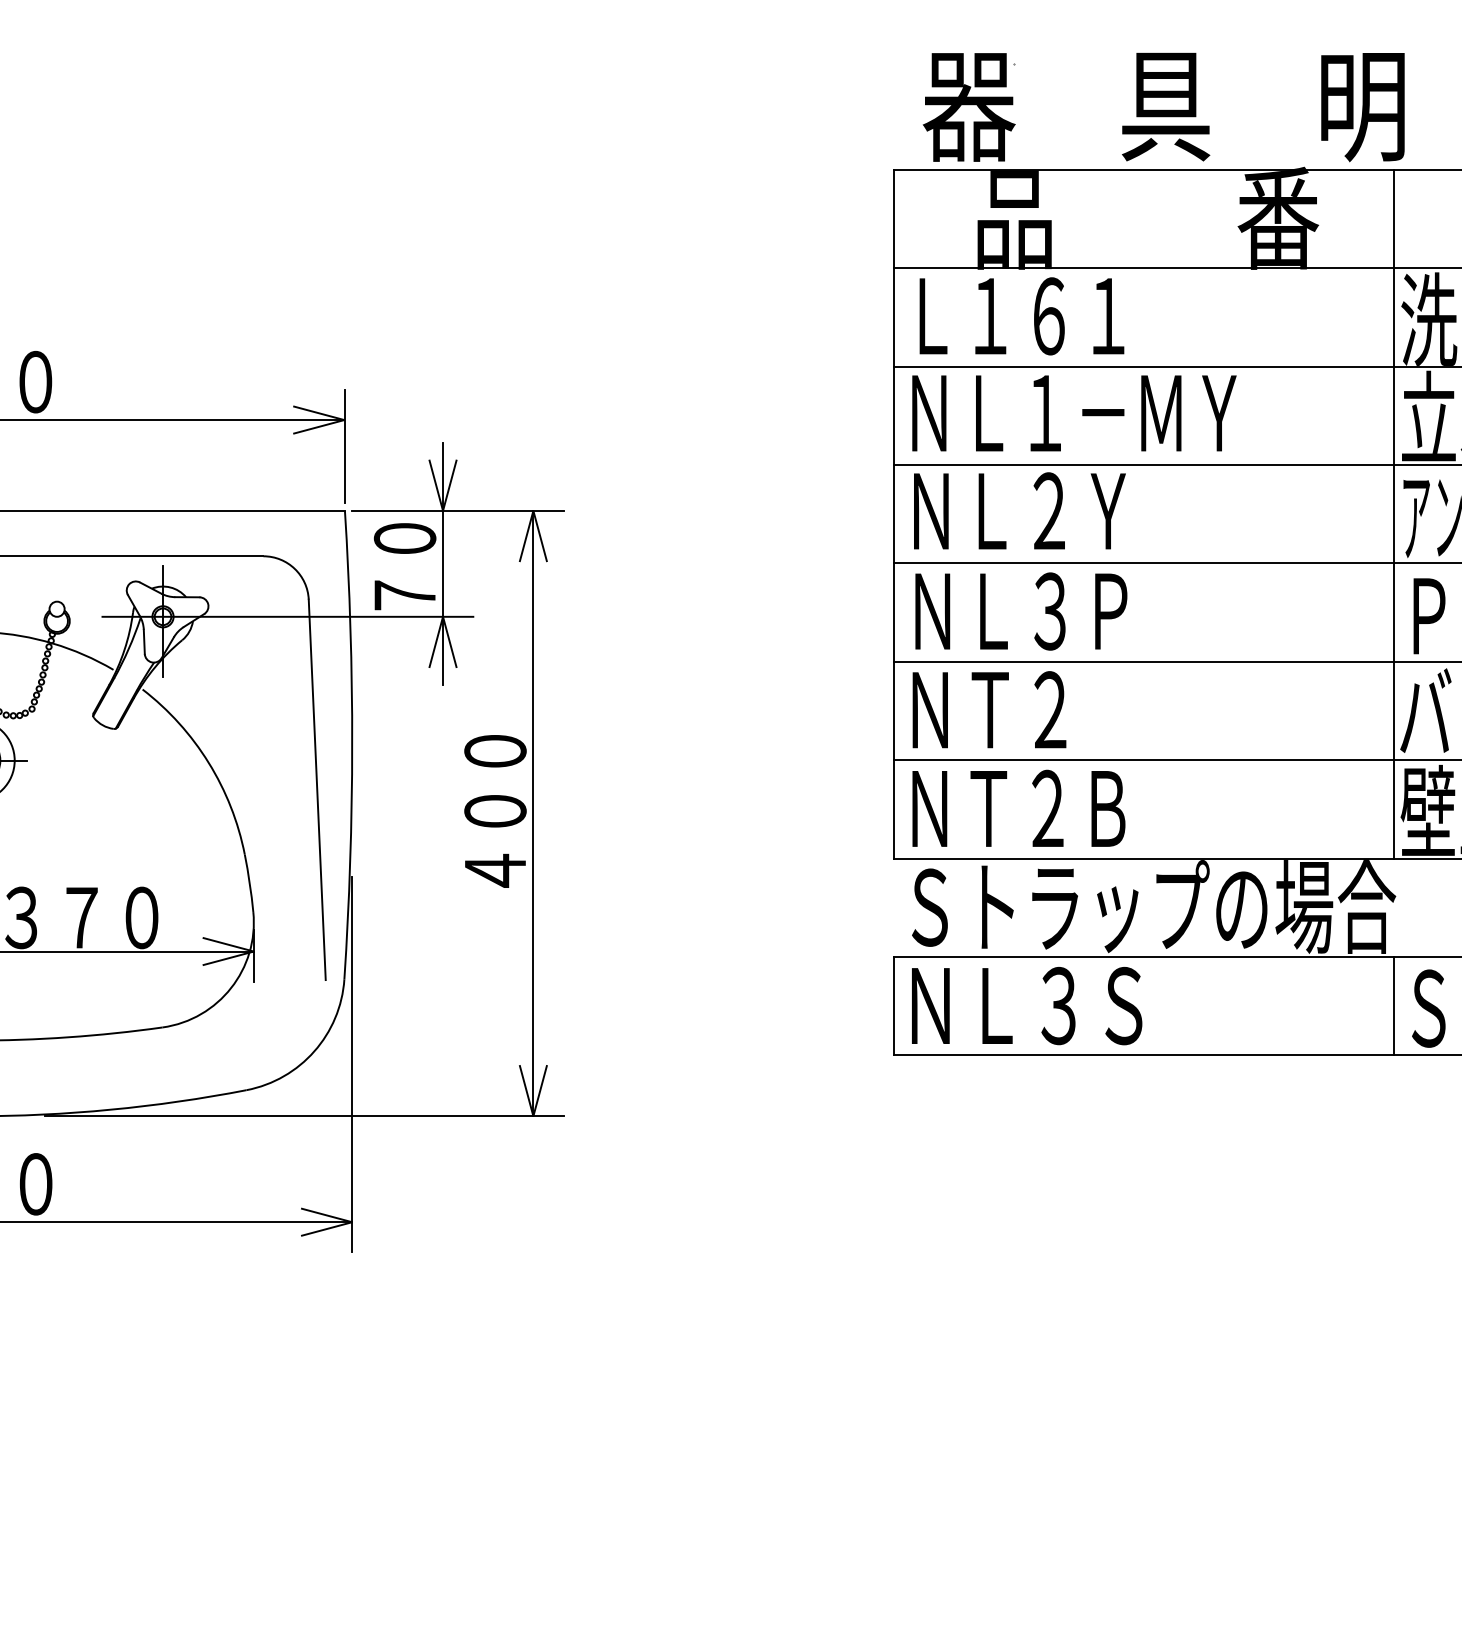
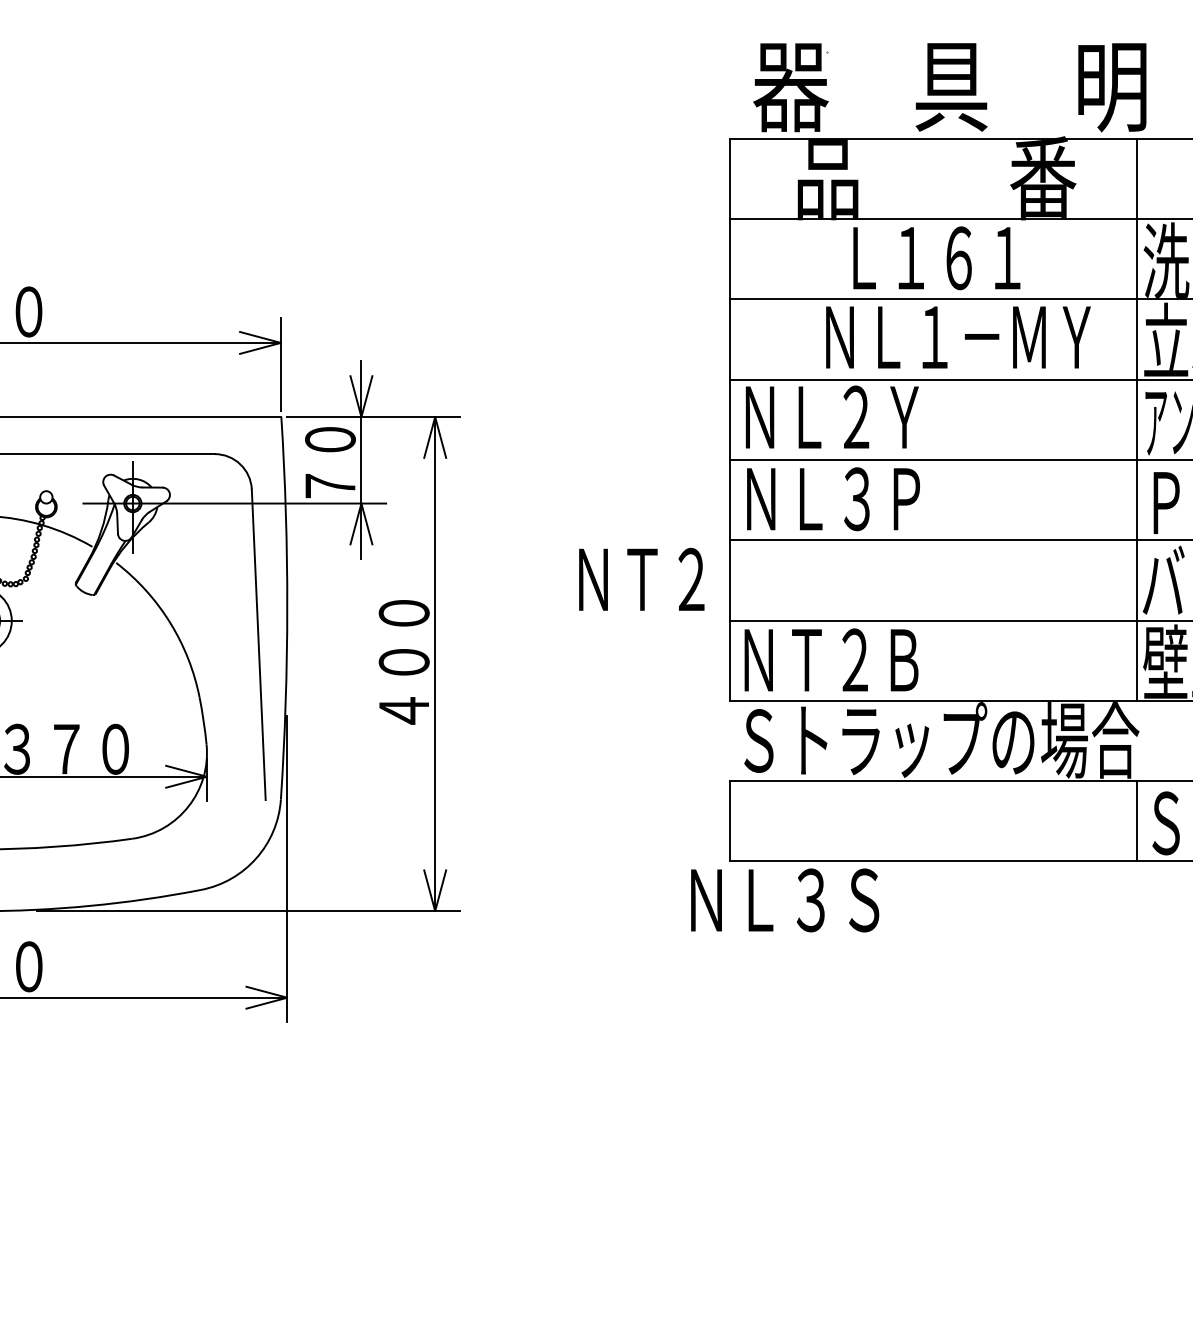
text: (1021, 316) -> (936, 258), moved
text: (1074, 413) -> (958, 337), moved
text: (989, 709) -> (641, 579), moved
text: (1027, 1006) -> (785, 900), moved

